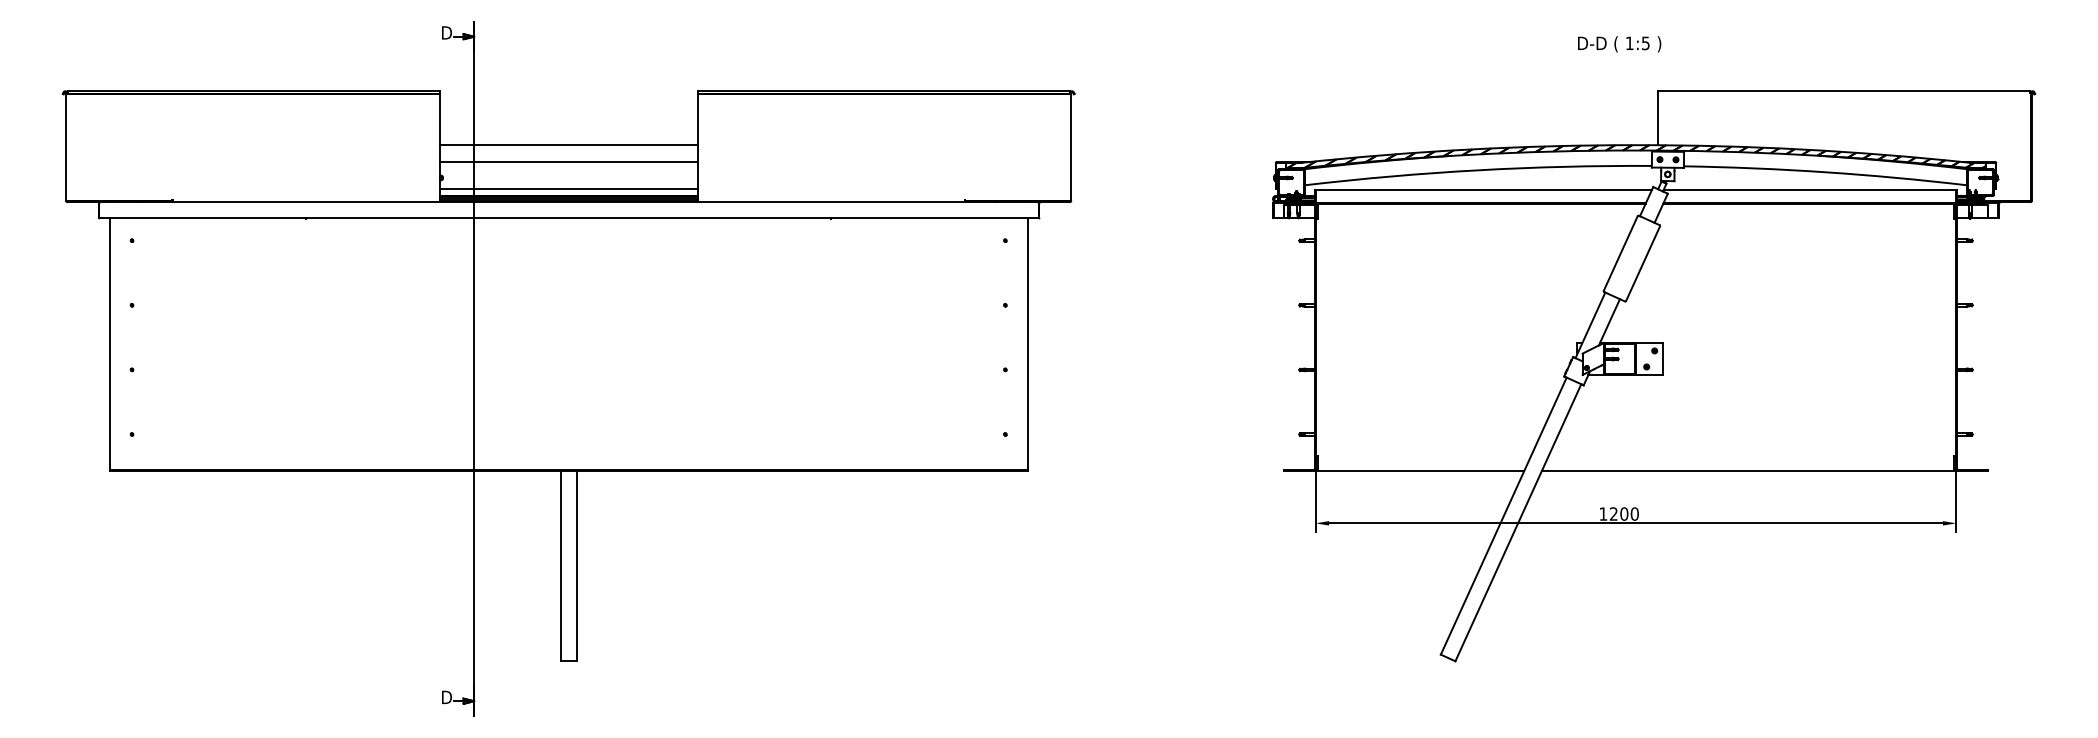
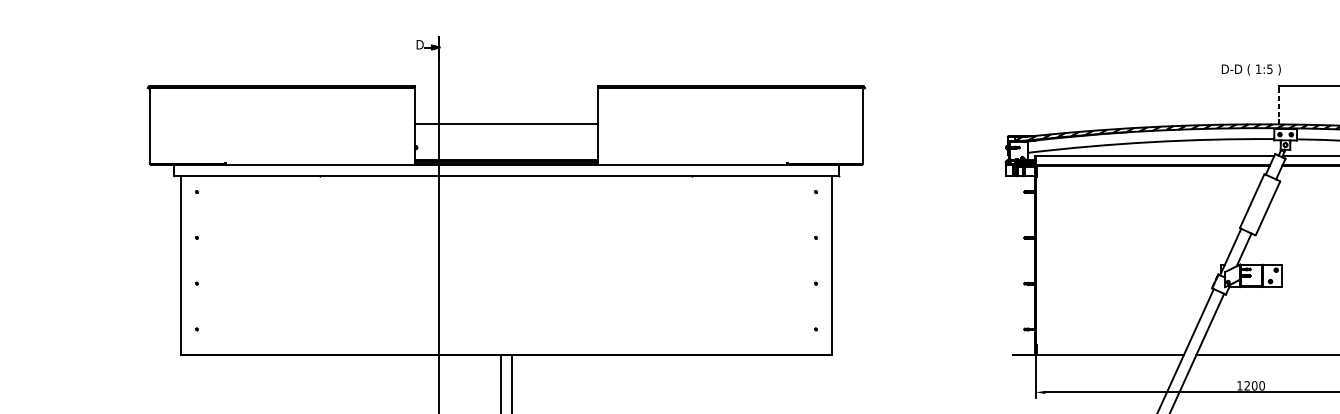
text: (1619, 44) -> (1251, 70), moved
line: (1658, 118) -> (1278, 105), solid -> dashed
line: (568, 161) -> (506, 135), removed
line: (568, 188) -> (506, 155), removed

